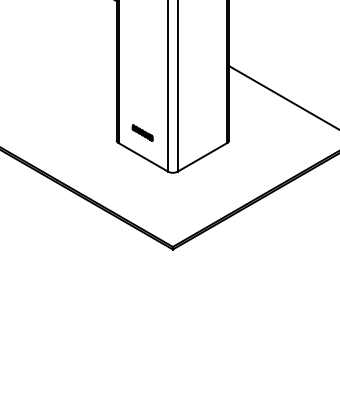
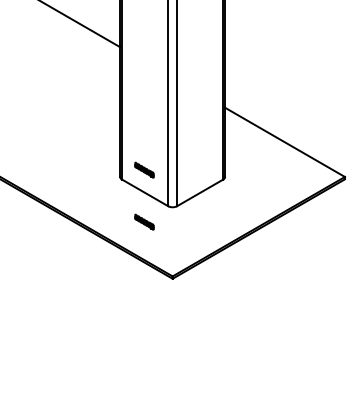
part: (142, 188) -> (144, 221), added

